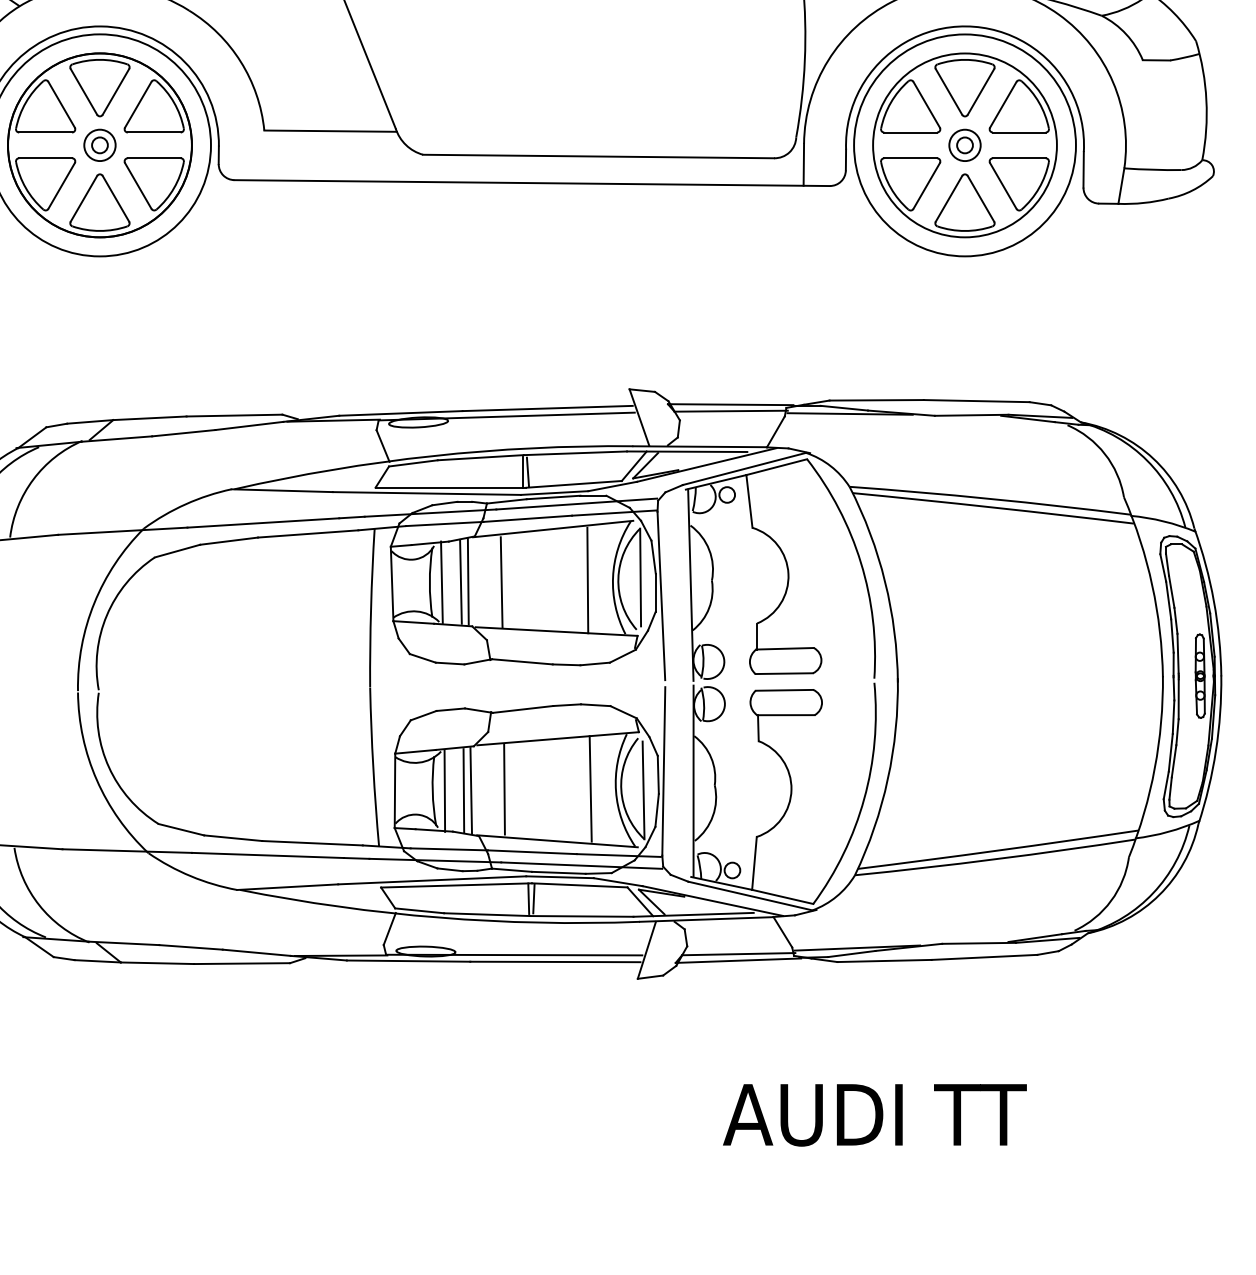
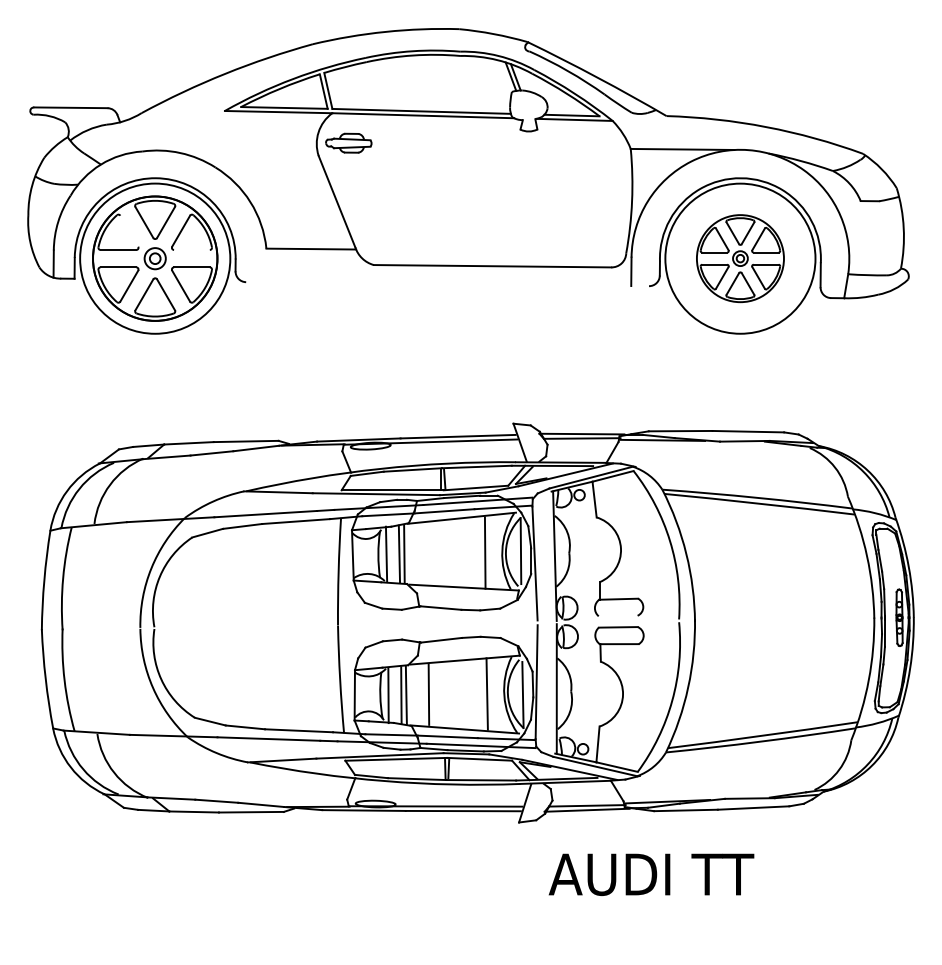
line: (61, 103) -> (129, 230), removed
line: (153, 131) -> (191, 249), removed
part: (965, 145) -> (740, 258), size x0.7
line: (532, 183) -> (447, 284), removed
line: (500, 581) -> (426, 553), removed
line: (783, 672) -> (617, 615), removed
text: (874, 1114) -> (651, 874), moved

